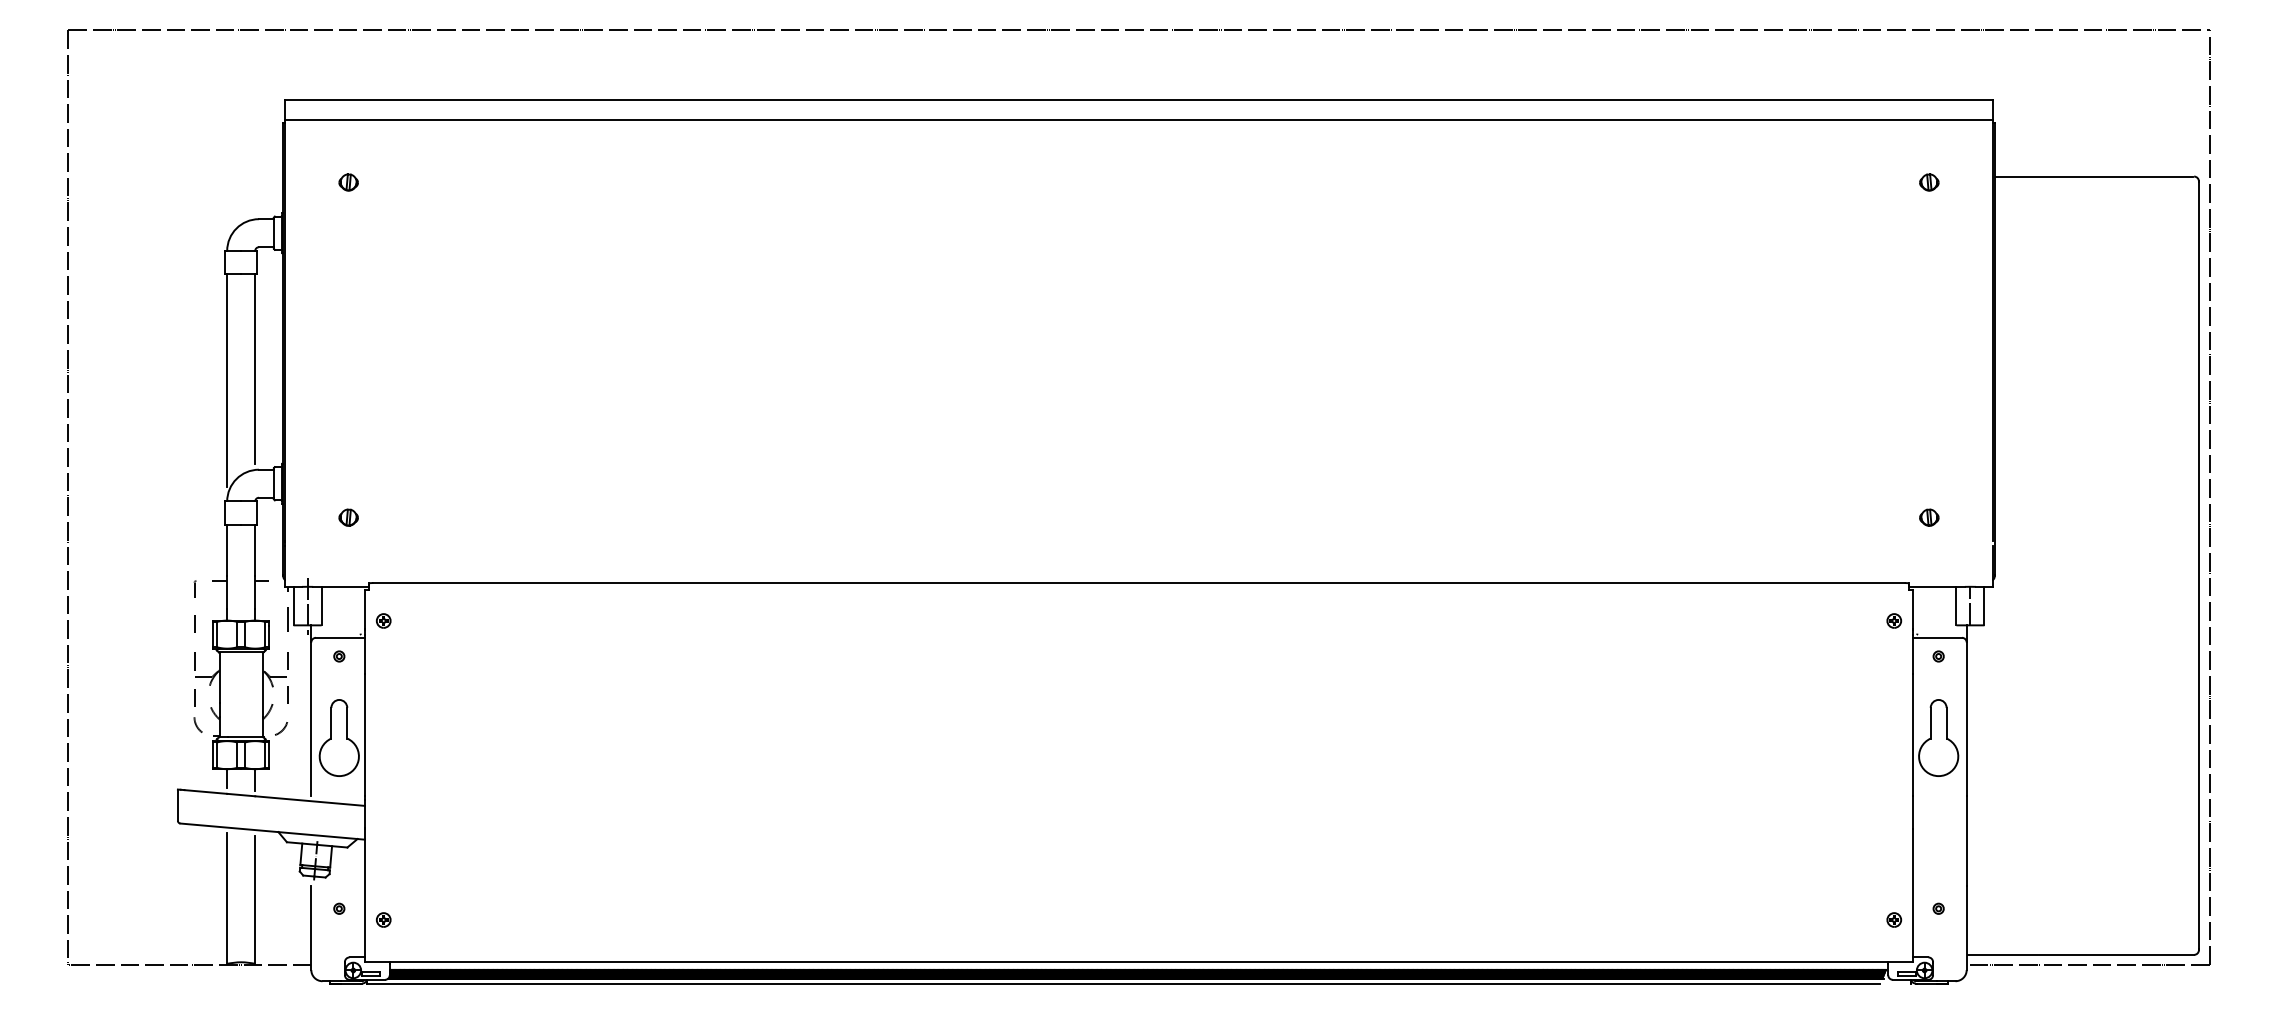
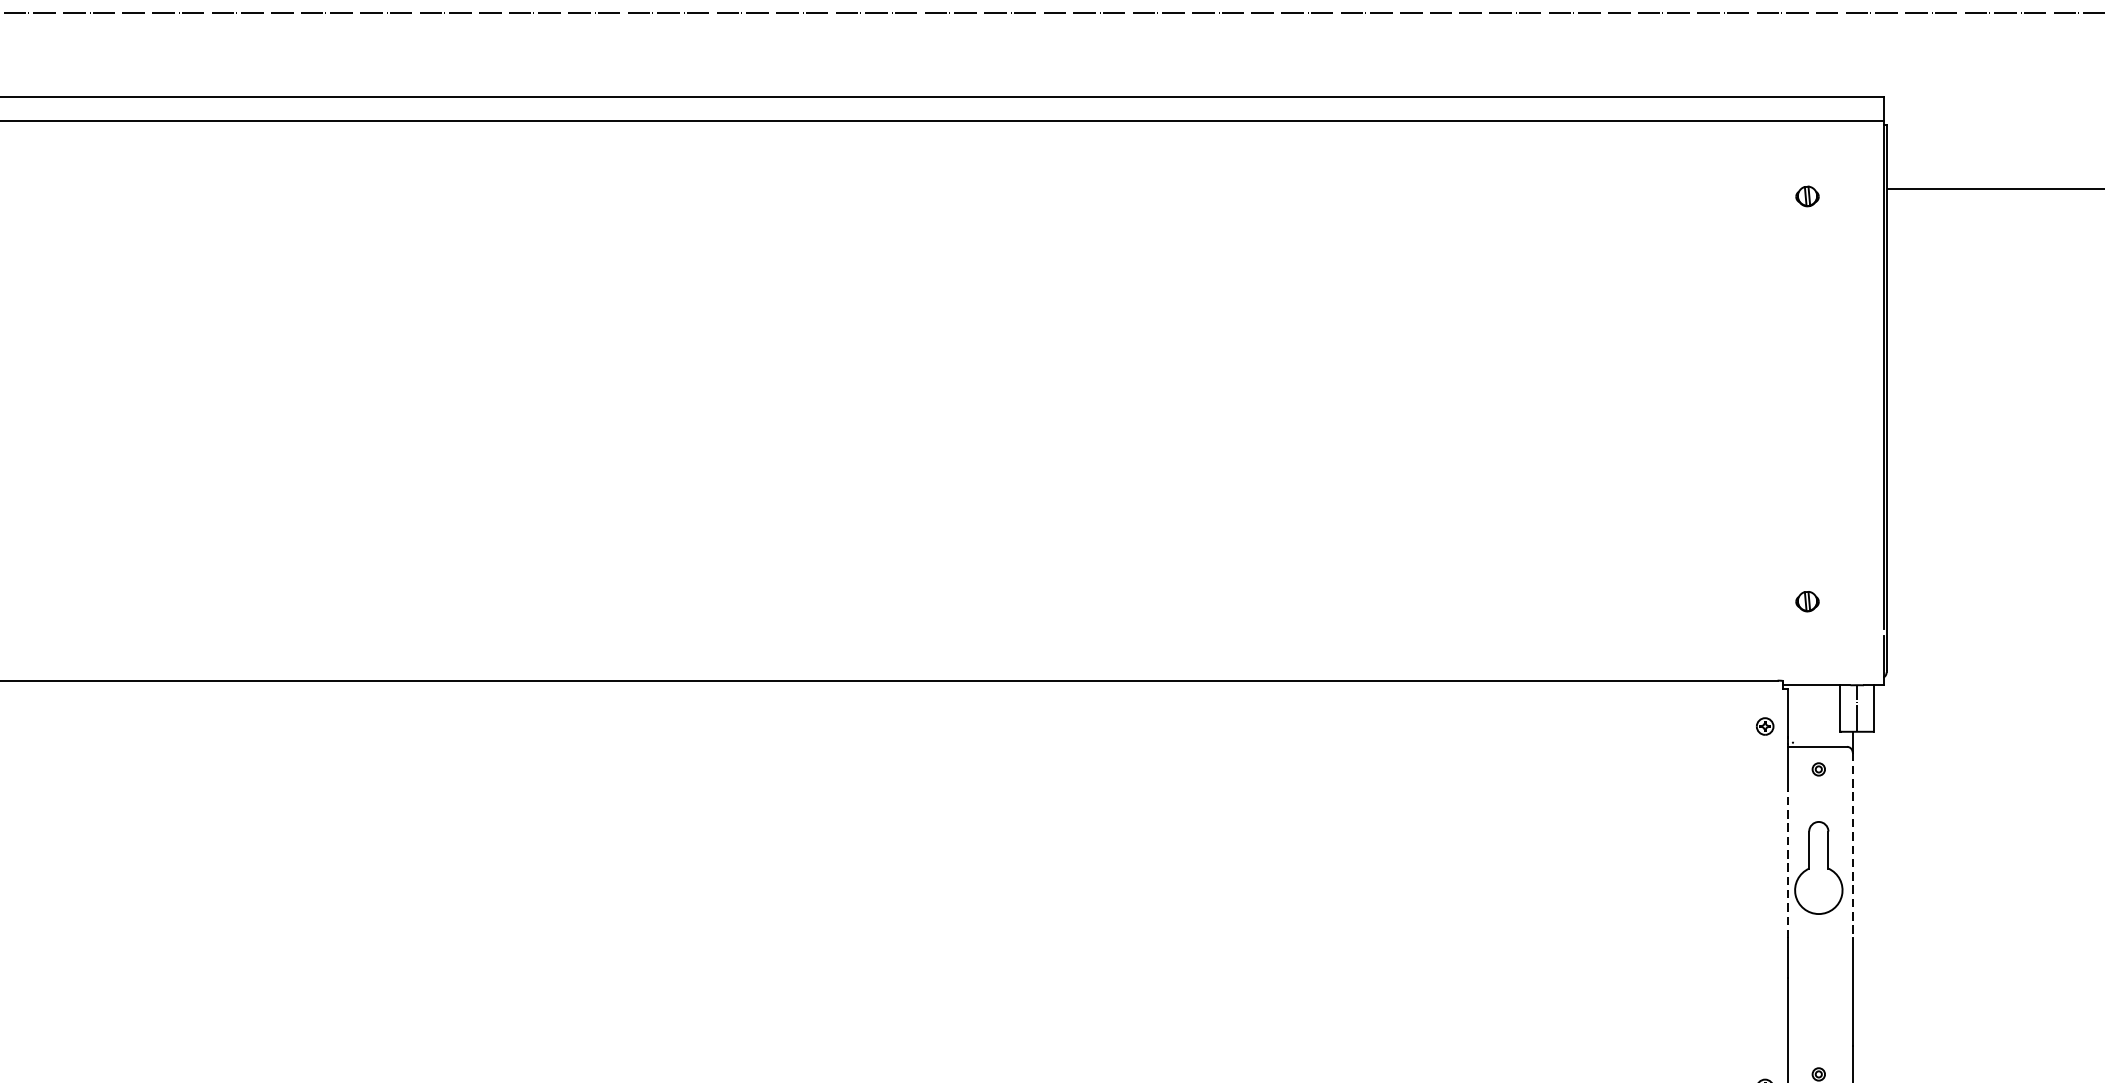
line: (1966, 719) -> (1852, 845), solid -> dashed
line: (1912, 735) -> (1787, 864), solid -> dashed

